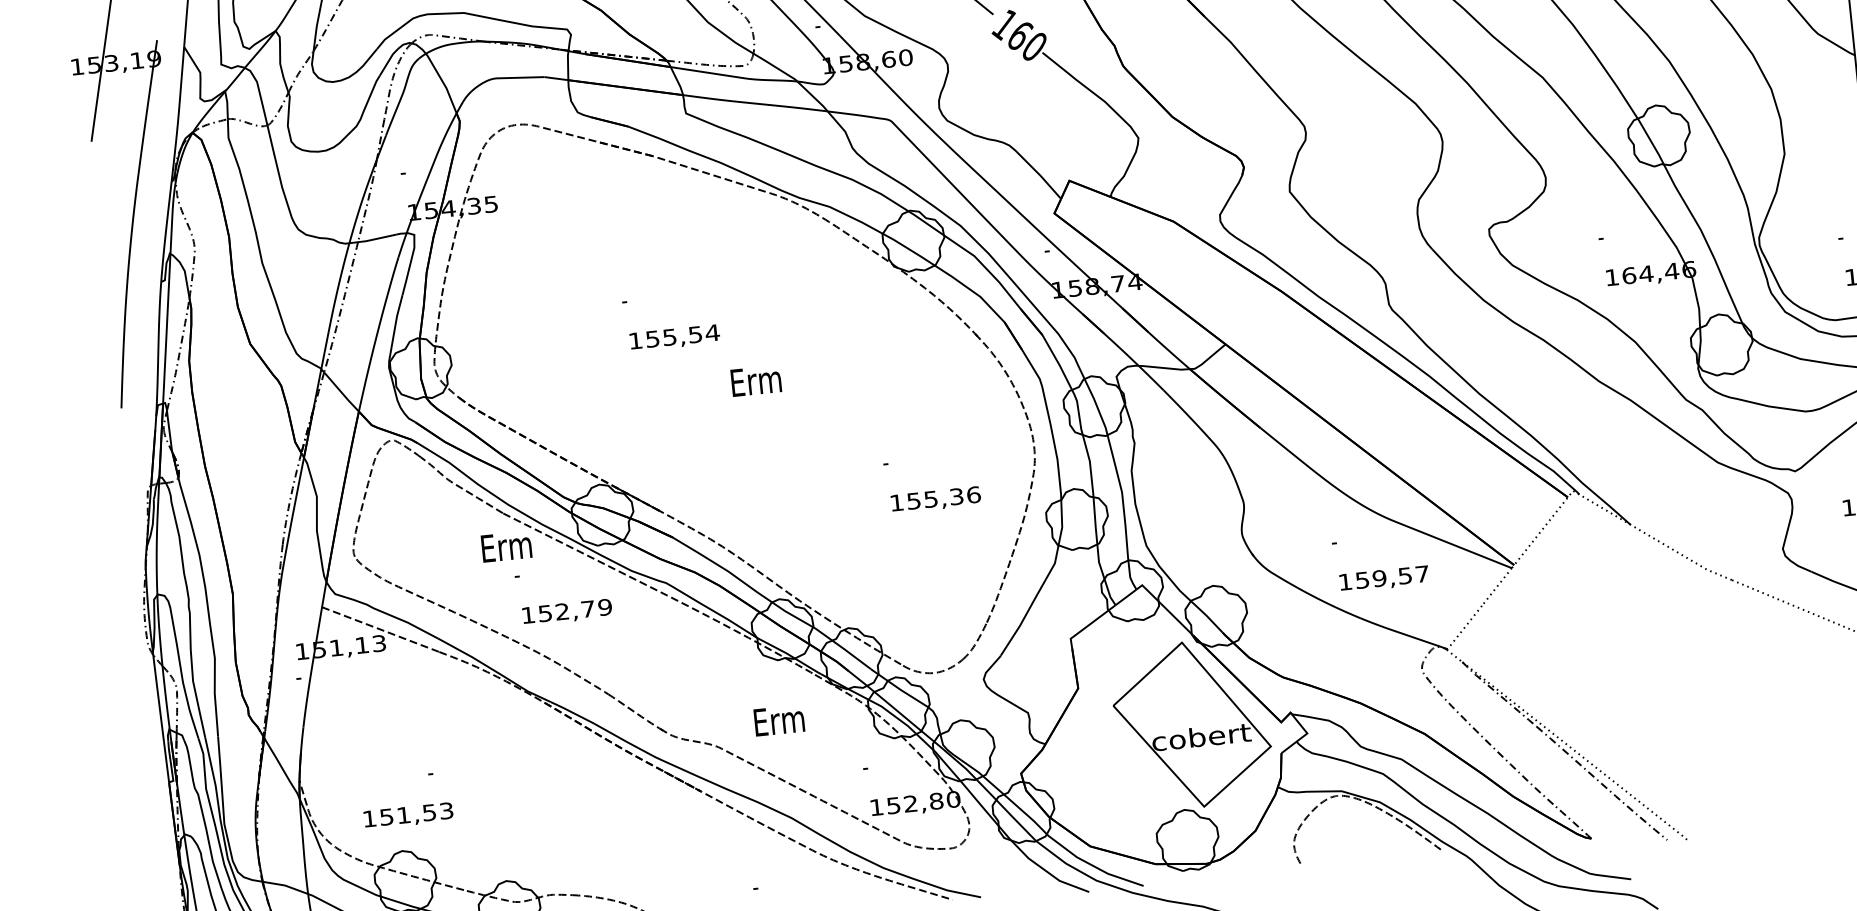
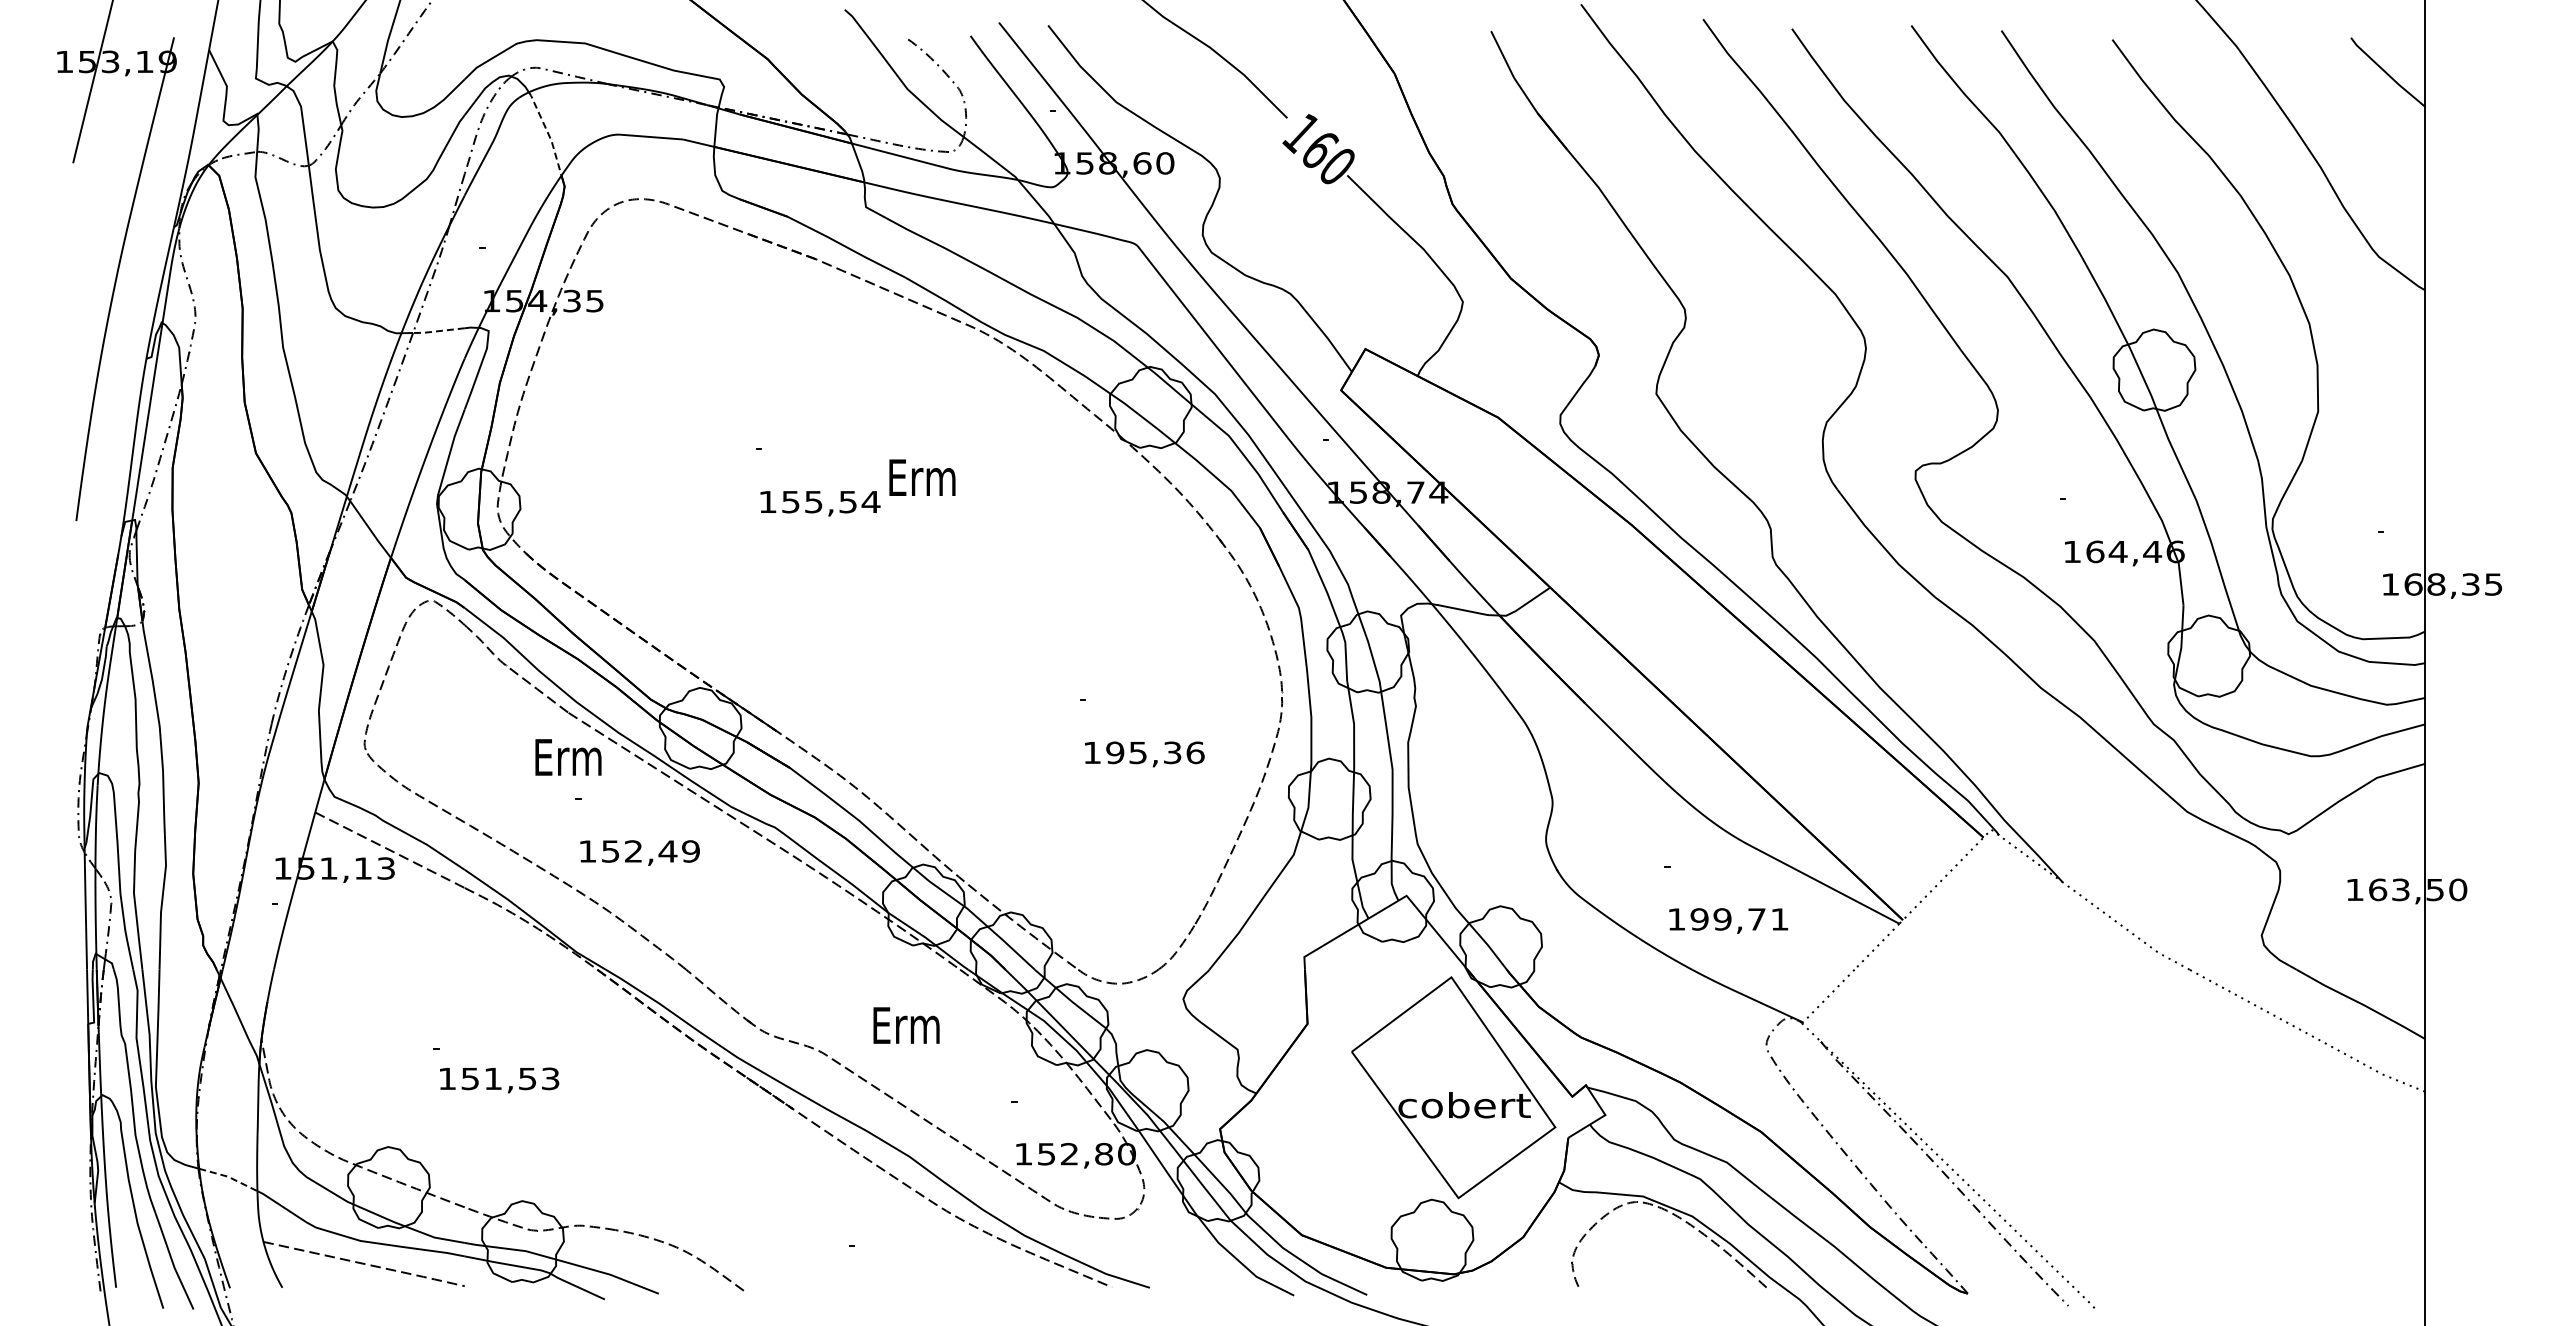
line: (443, 82) -> (548, 133), solid -> dashed
line: (376, 239) -> (438, 331), solid -> dashed
text: (756, 380) -> (922, 477), moved
text: (914, 500) -> (1115, 752), 155,36 -> 195,36
text: (1392, 577) -> (1739, 919), 159,57 -> 199,71
text: (587, 609) -> (667, 851), 152,79 -> 152,49
text: (408, 816) -> (499, 1080), moved
line: (285, 886) -> (228, 1177), solid -> dashed

